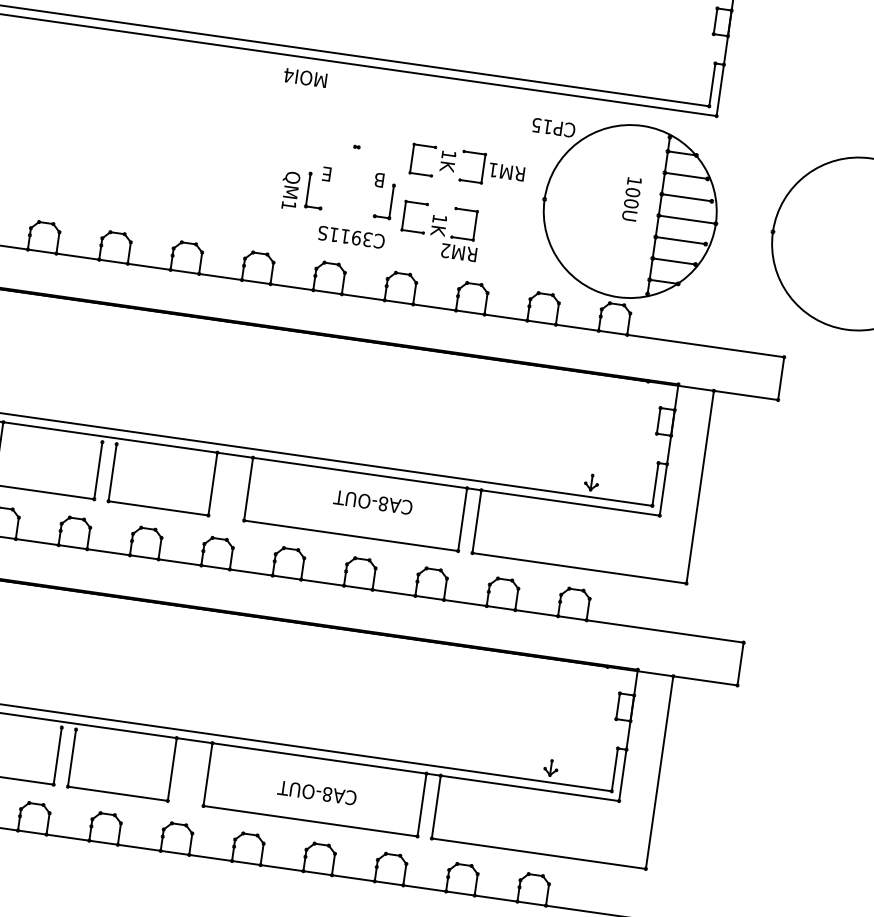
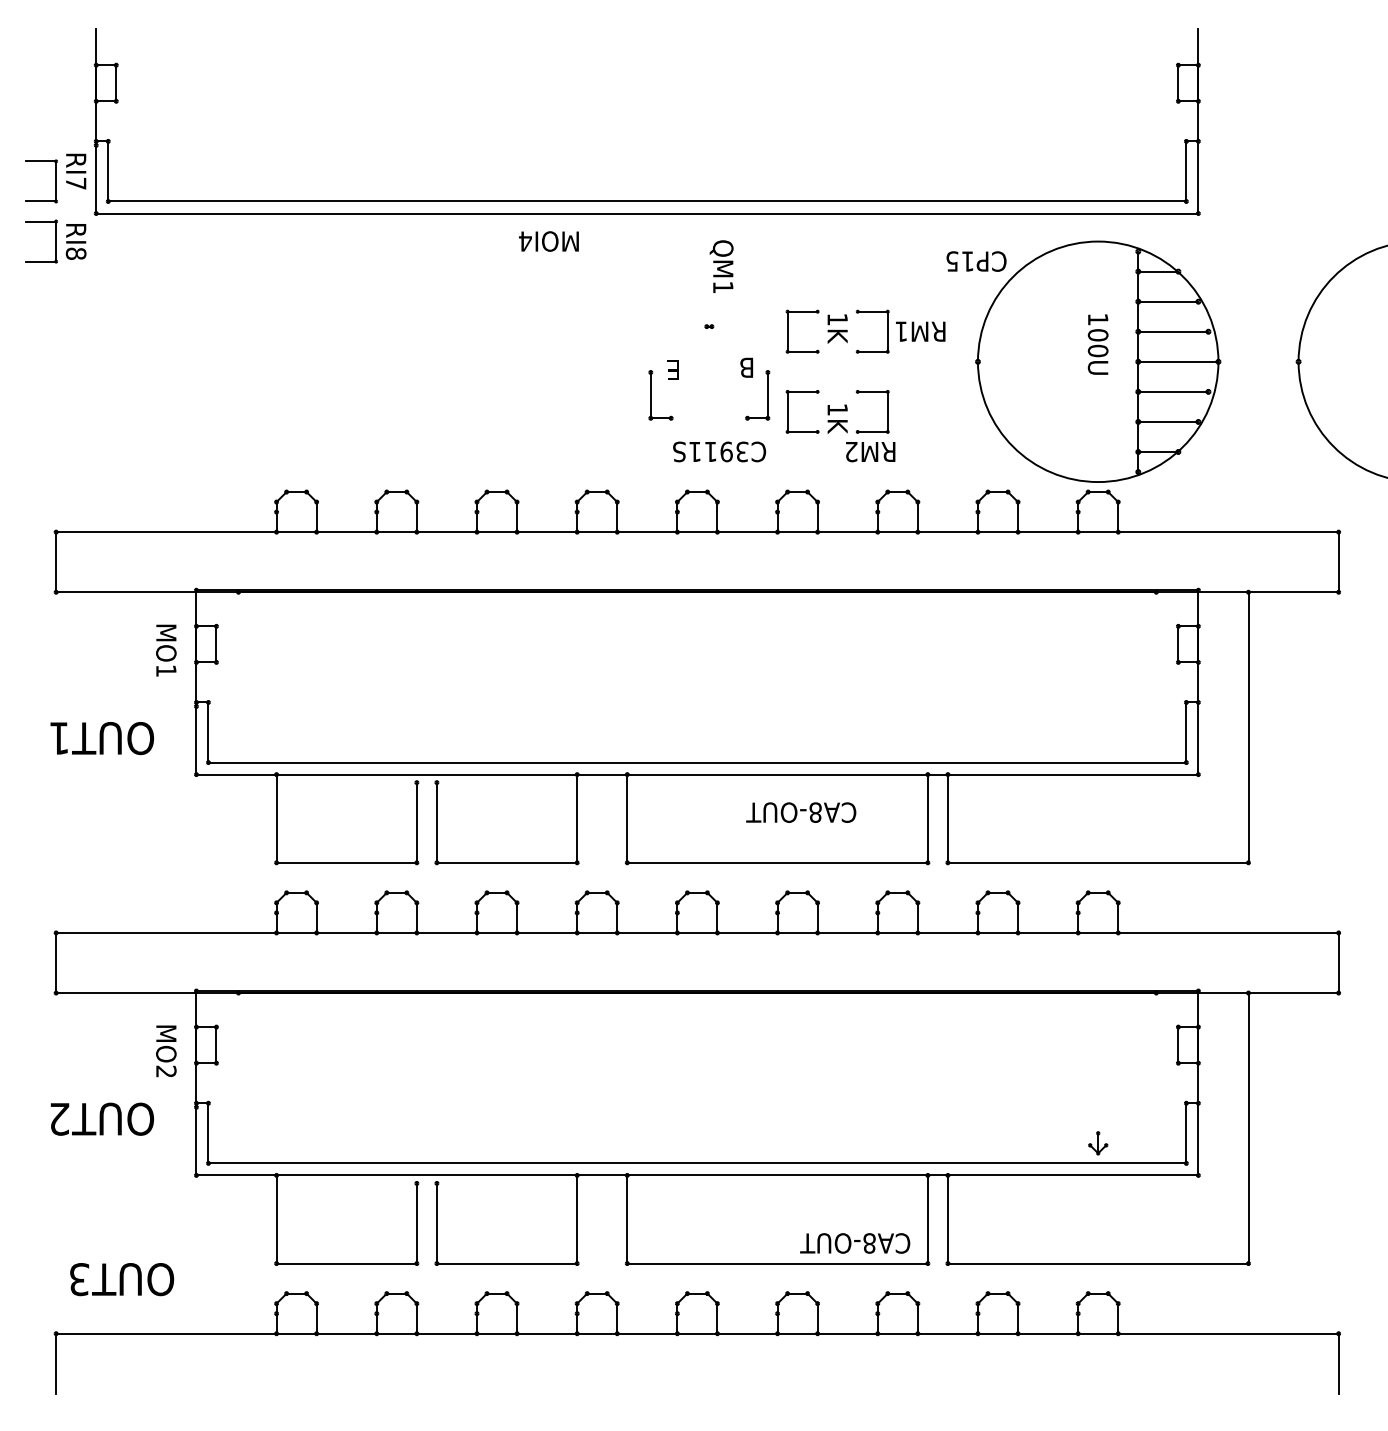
text: (305, 77) -> (548, 241), moved
text: (289, 190) -> (721, 266), moved
part: (591, 482) -> (1098, 742), removed
text: (317, 793) -> (855, 1243), moved

